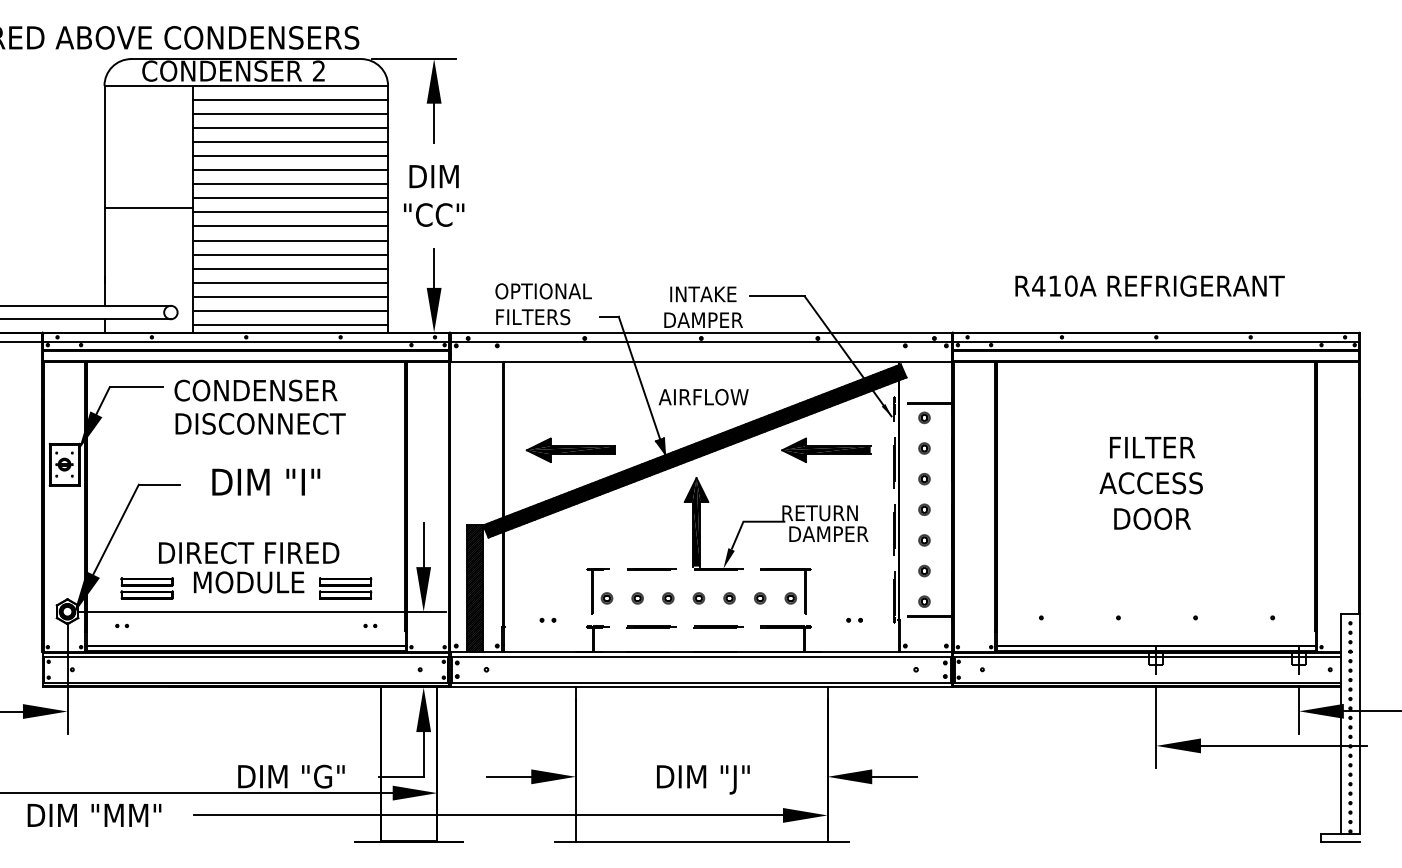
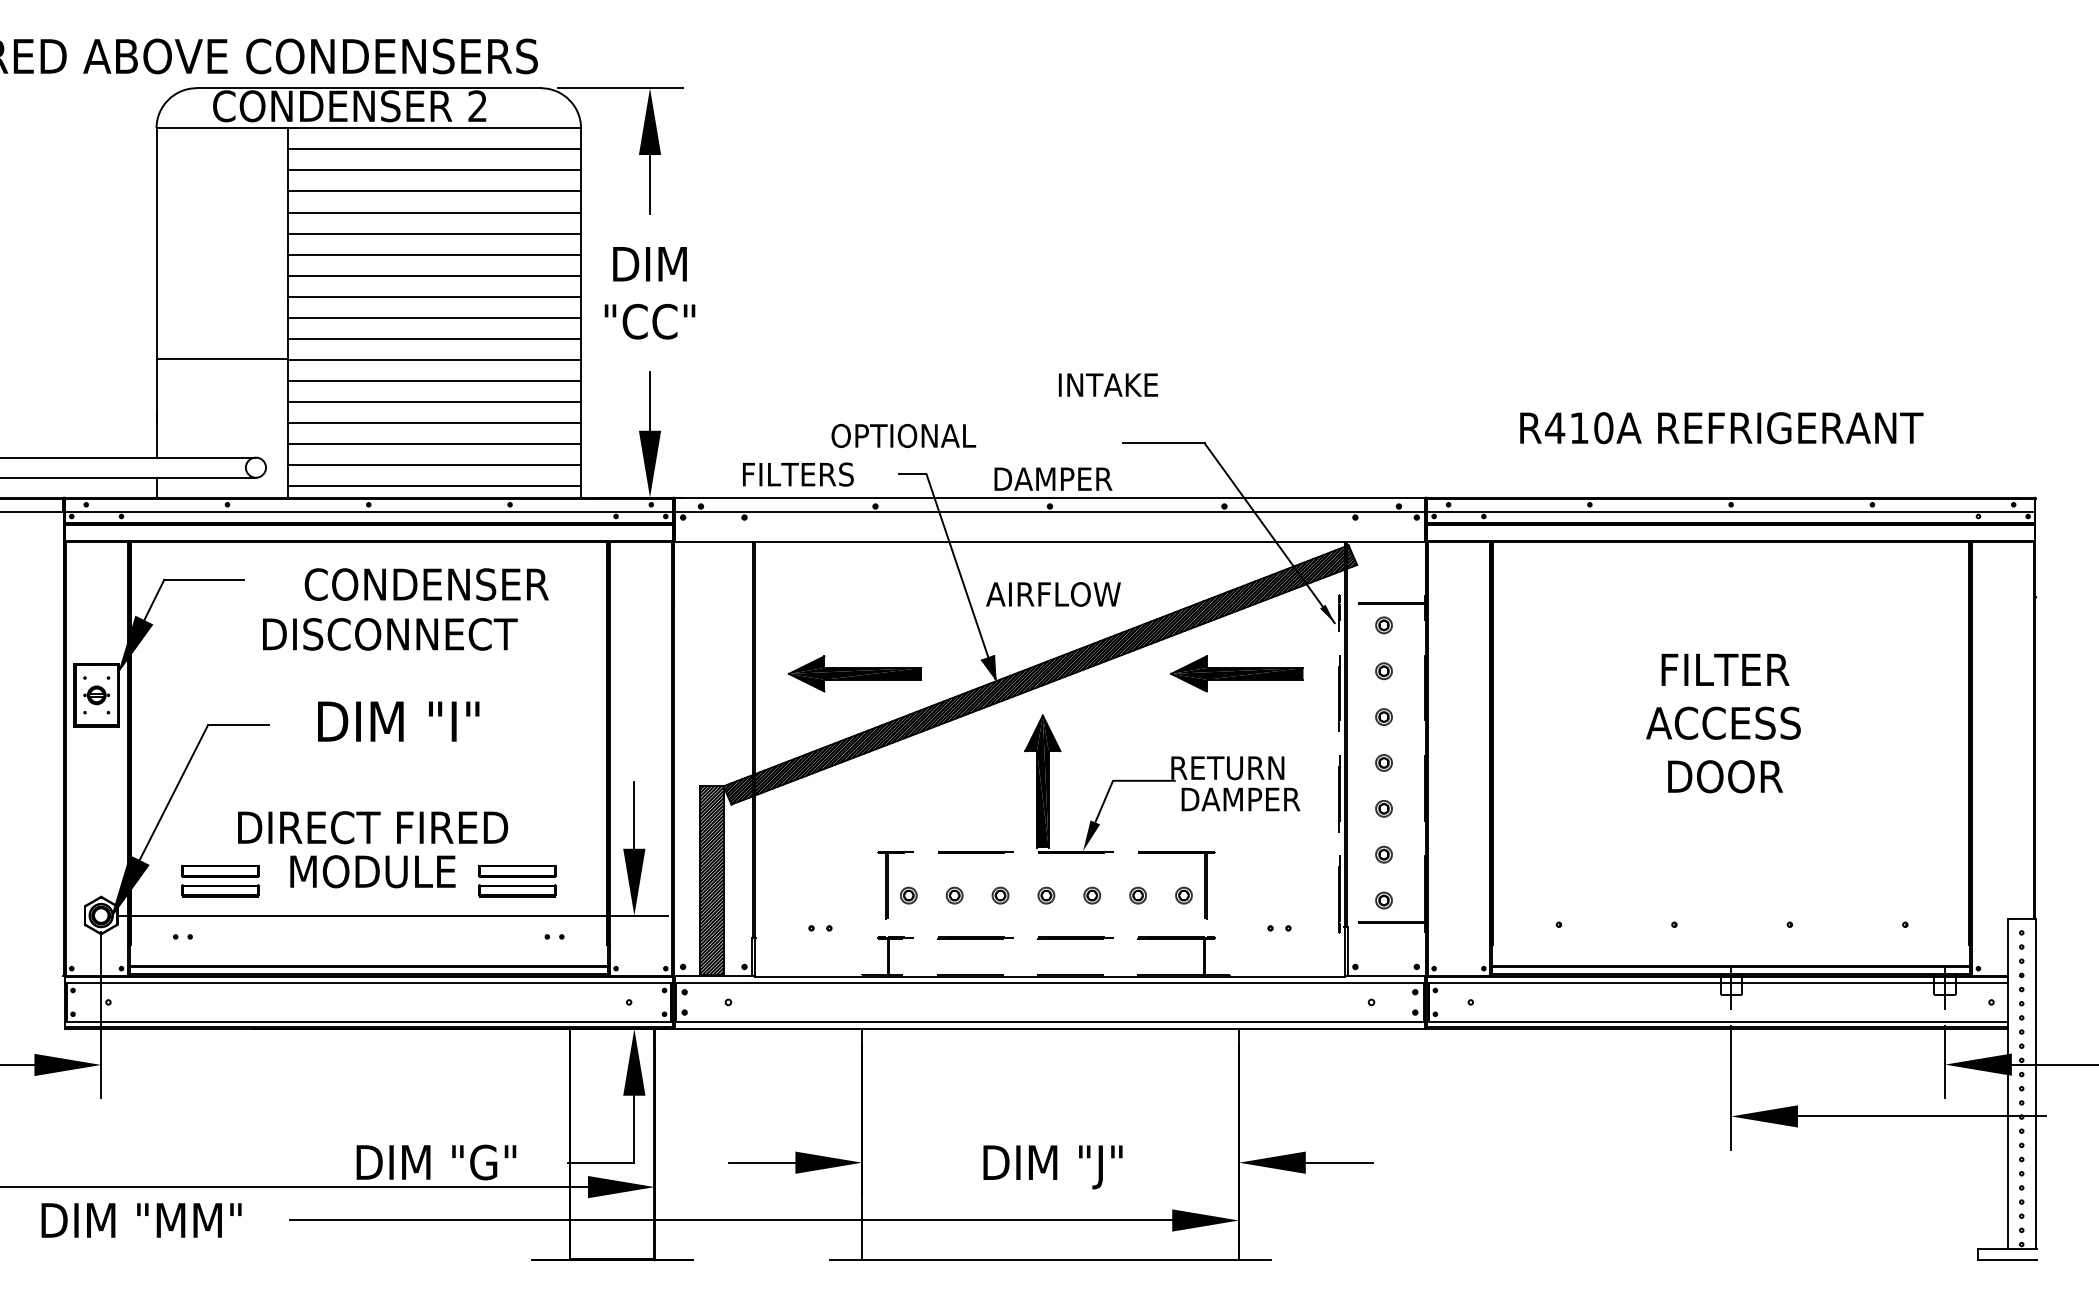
line: (148, 207) -> (222, 358), moved
text: (543, 291) -> (903, 436), moved
text: (703, 294) -> (1108, 385), moved
text: (255, 390) -> (425, 584), moved

